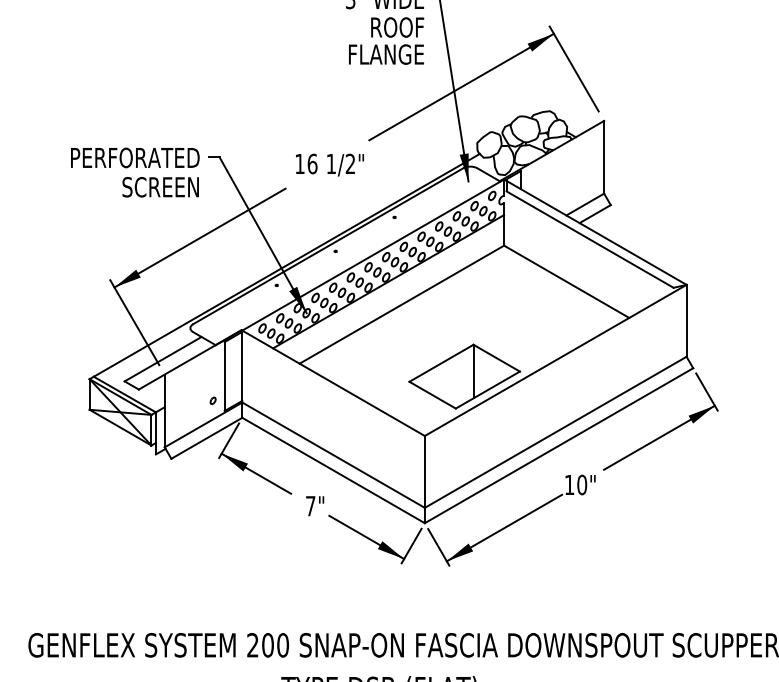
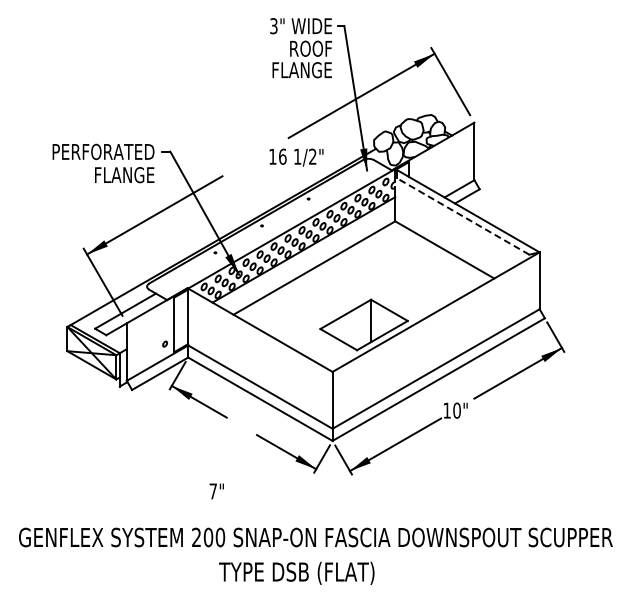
text: (329, 164) -> (296, 157), moved
text: (160, 187) -> (123, 175), SCREEN -> FLANGE
line: (589, 239) -> (462, 216), solid -> dashed
text: (314, 506) -> (216, 491), moved

